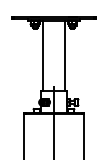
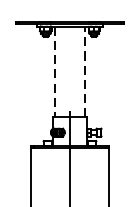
line: (65, 55) -> (84, 71), solid -> dashed
line: (42, 56) -> (55, 73), solid -> dashed

